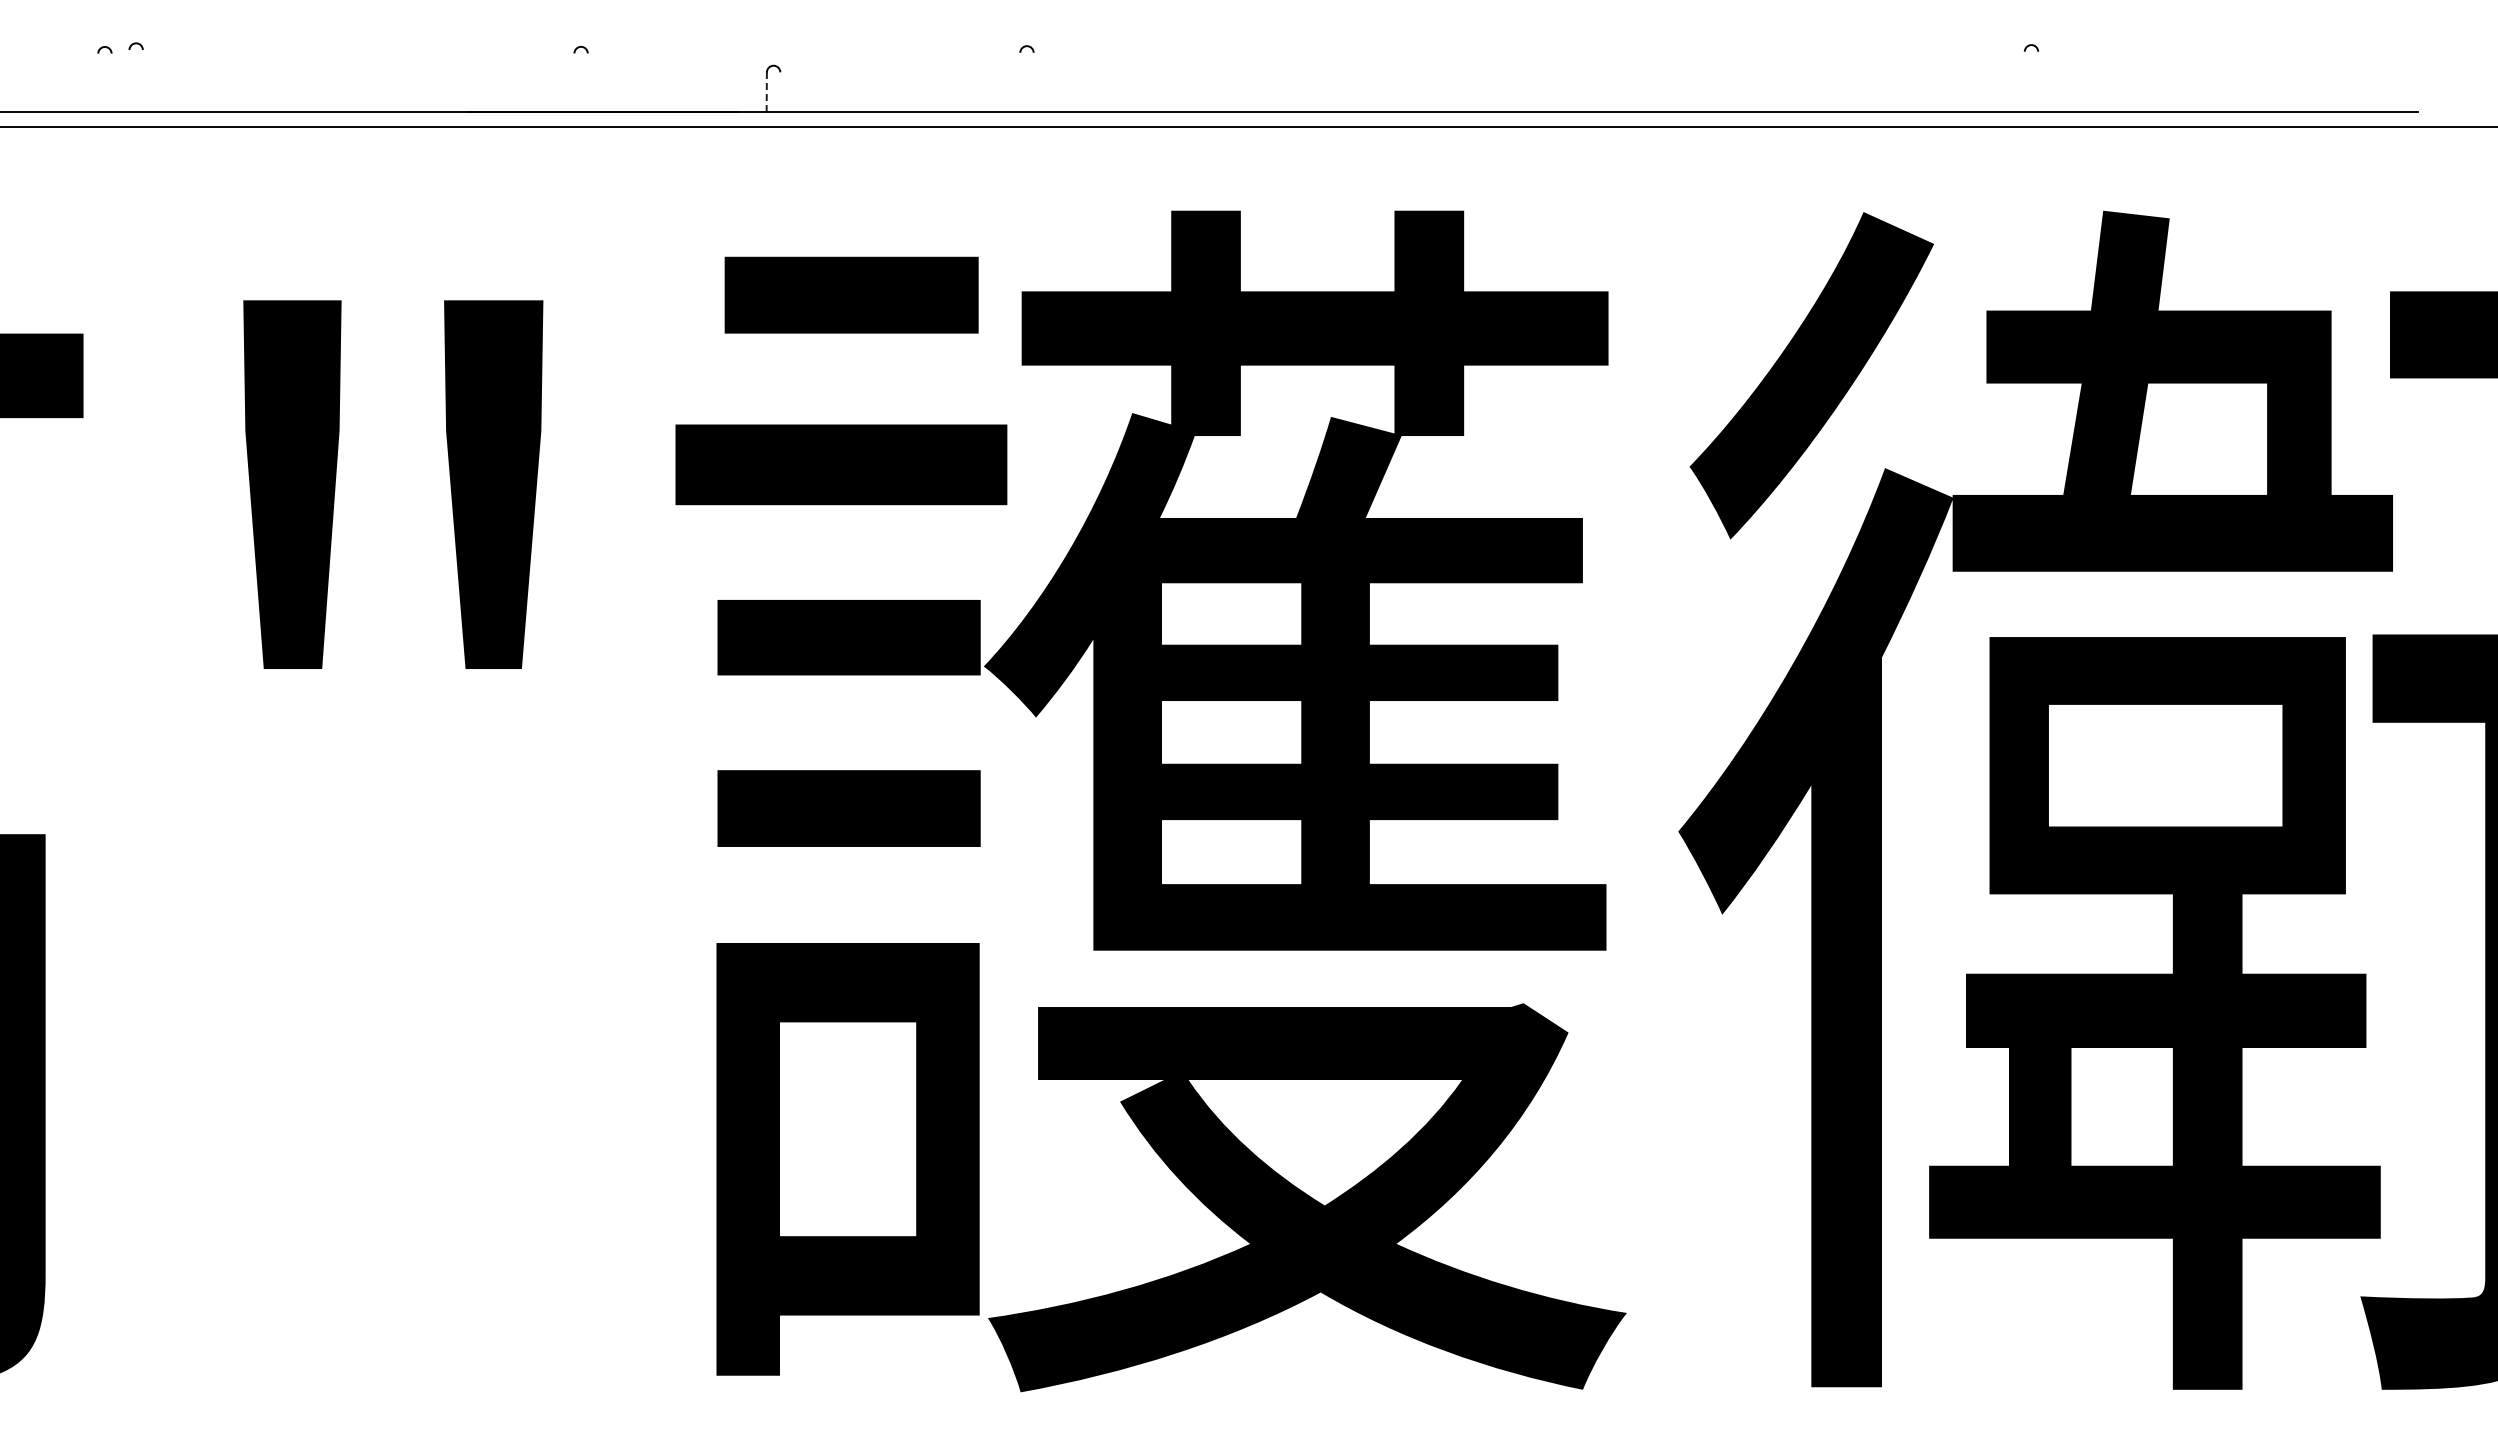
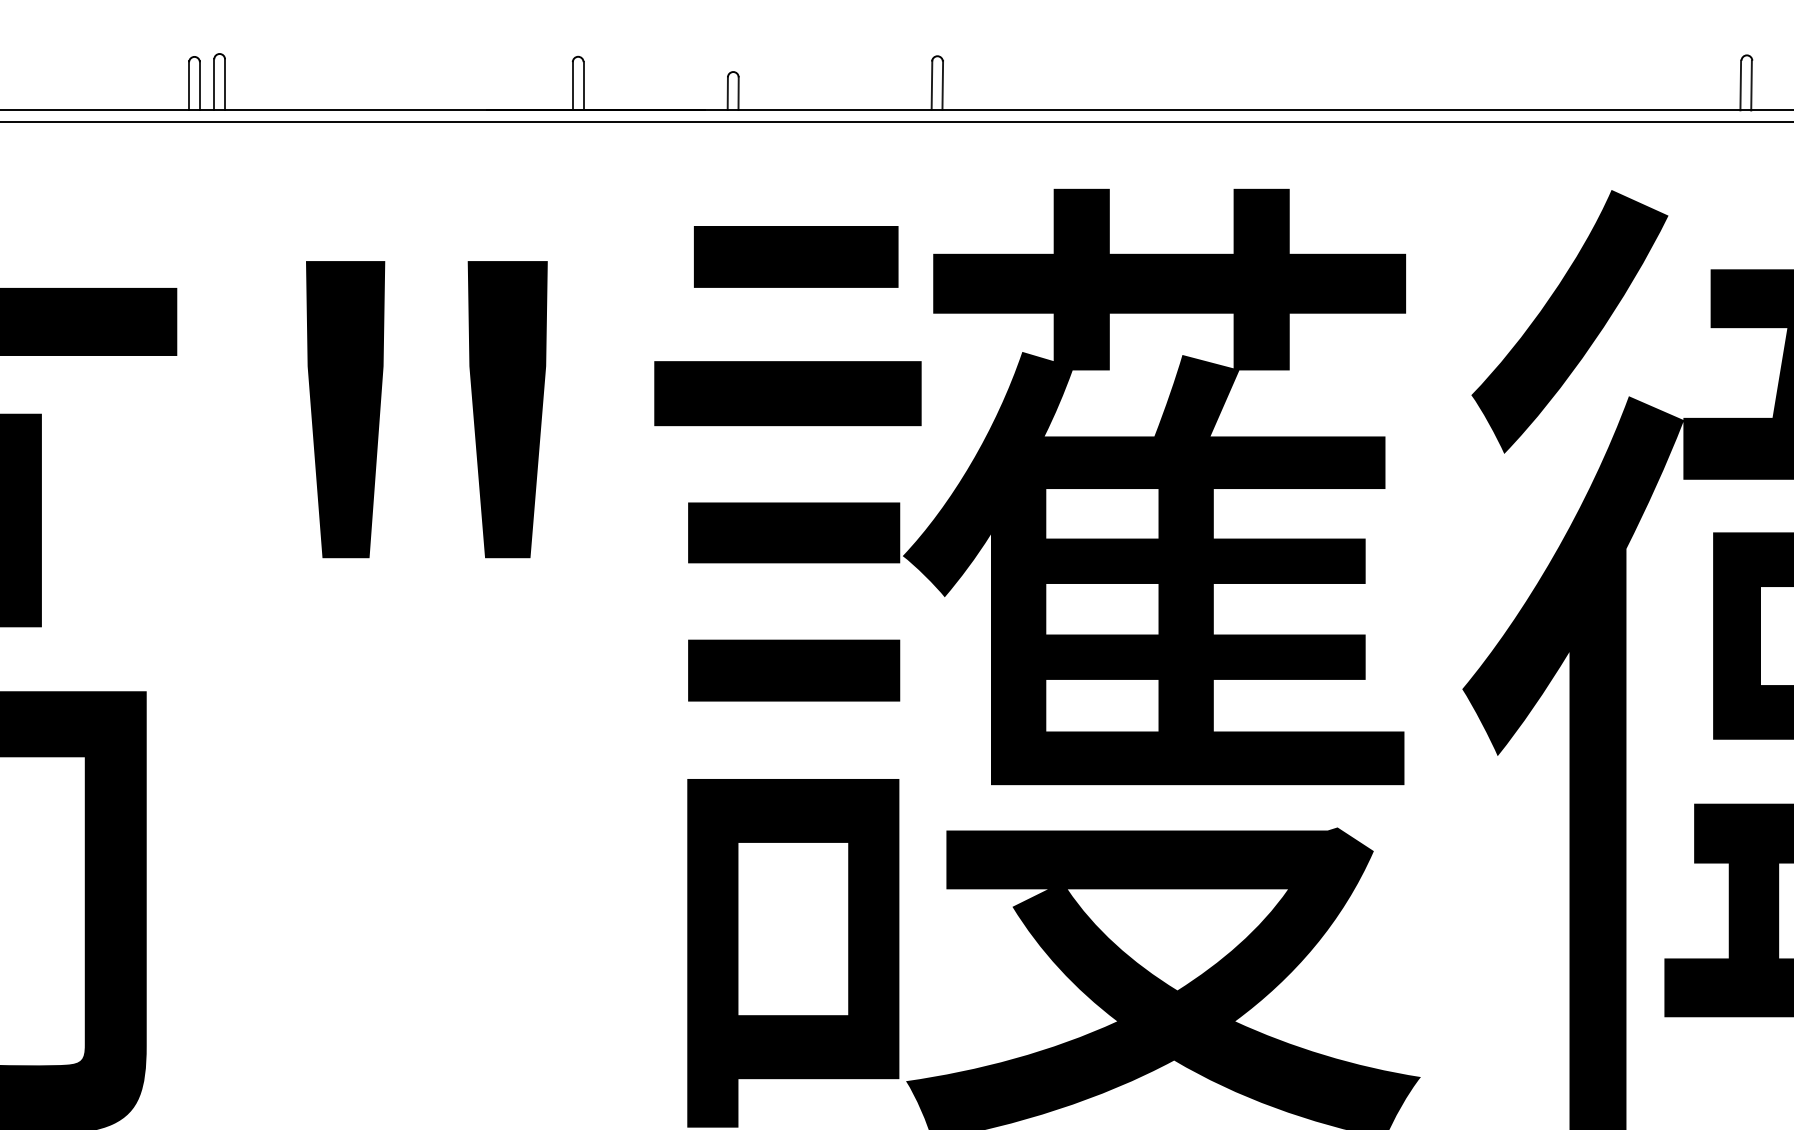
line: (129, 80) -> (214, 83), added
line: (142, 80) -> (224, 83), added
line: (1019, 81) -> (931, 84), added
line: (1033, 81) -> (942, 84), added
line: (98, 82) -> (189, 85), added
line: (111, 82) -> (199, 85), added
line: (574, 82) -> (572, 85), added
line: (587, 82) -> (583, 85), added
line: (2023, 82) -> (1740, 85), added
line: (2036, 82) -> (1750, 85), added
line: (766, 92) -> (727, 93), dashed -> solid
line: (780, 92) -> (738, 93), added

